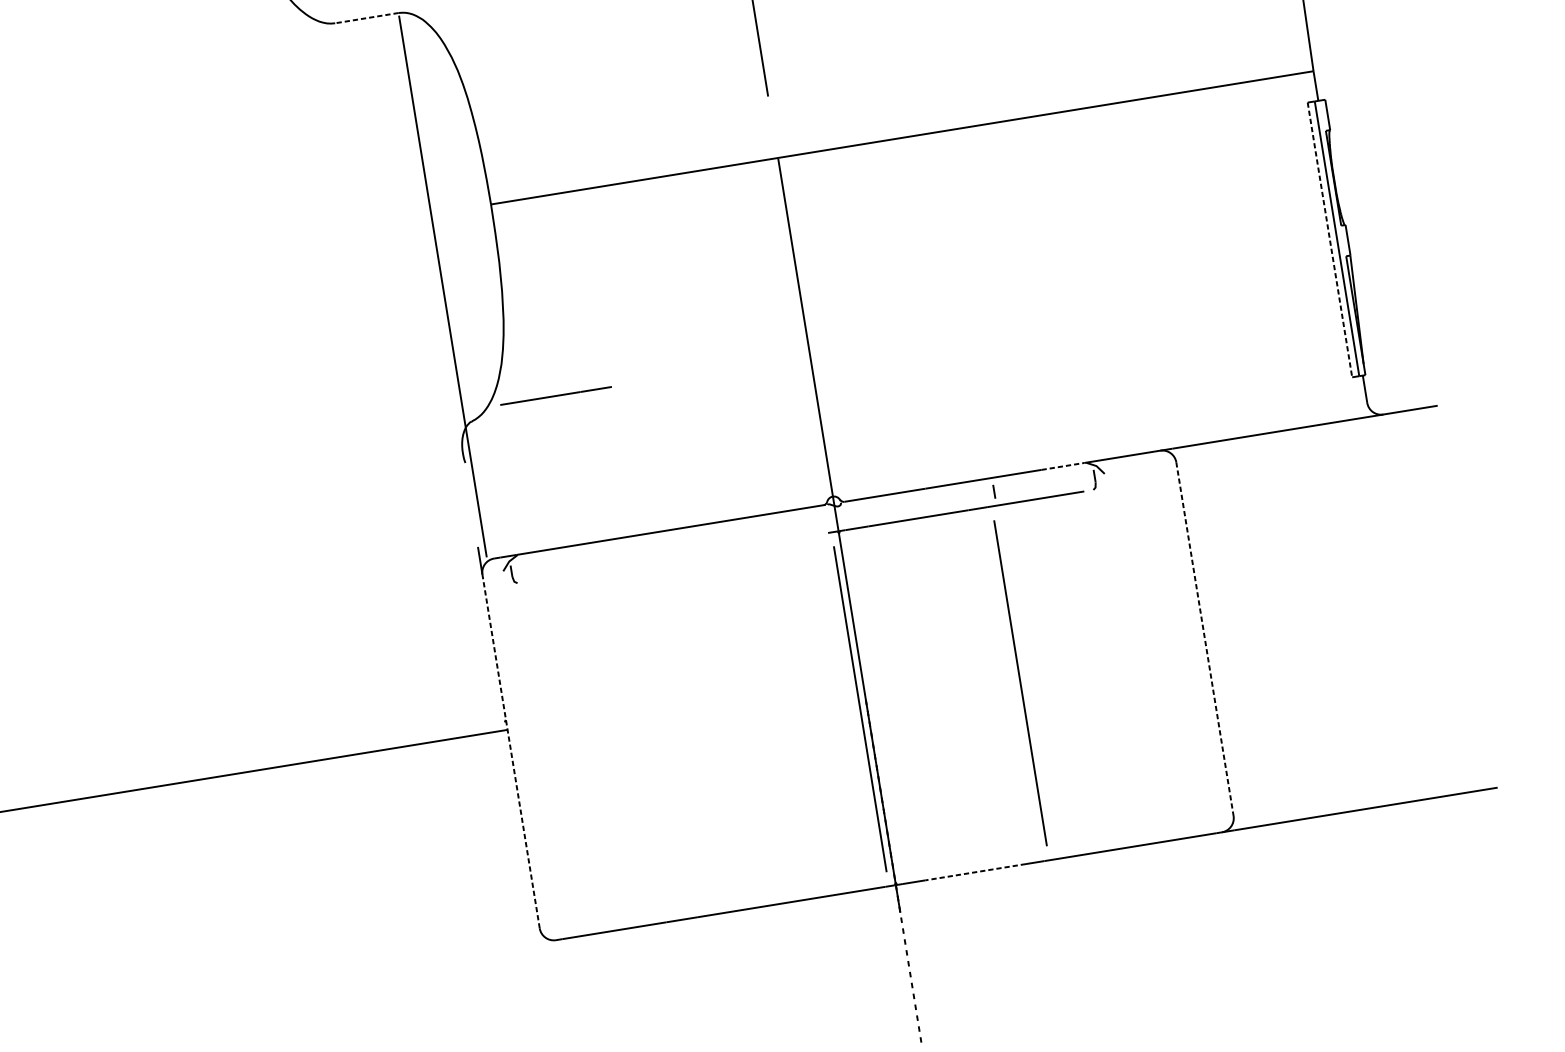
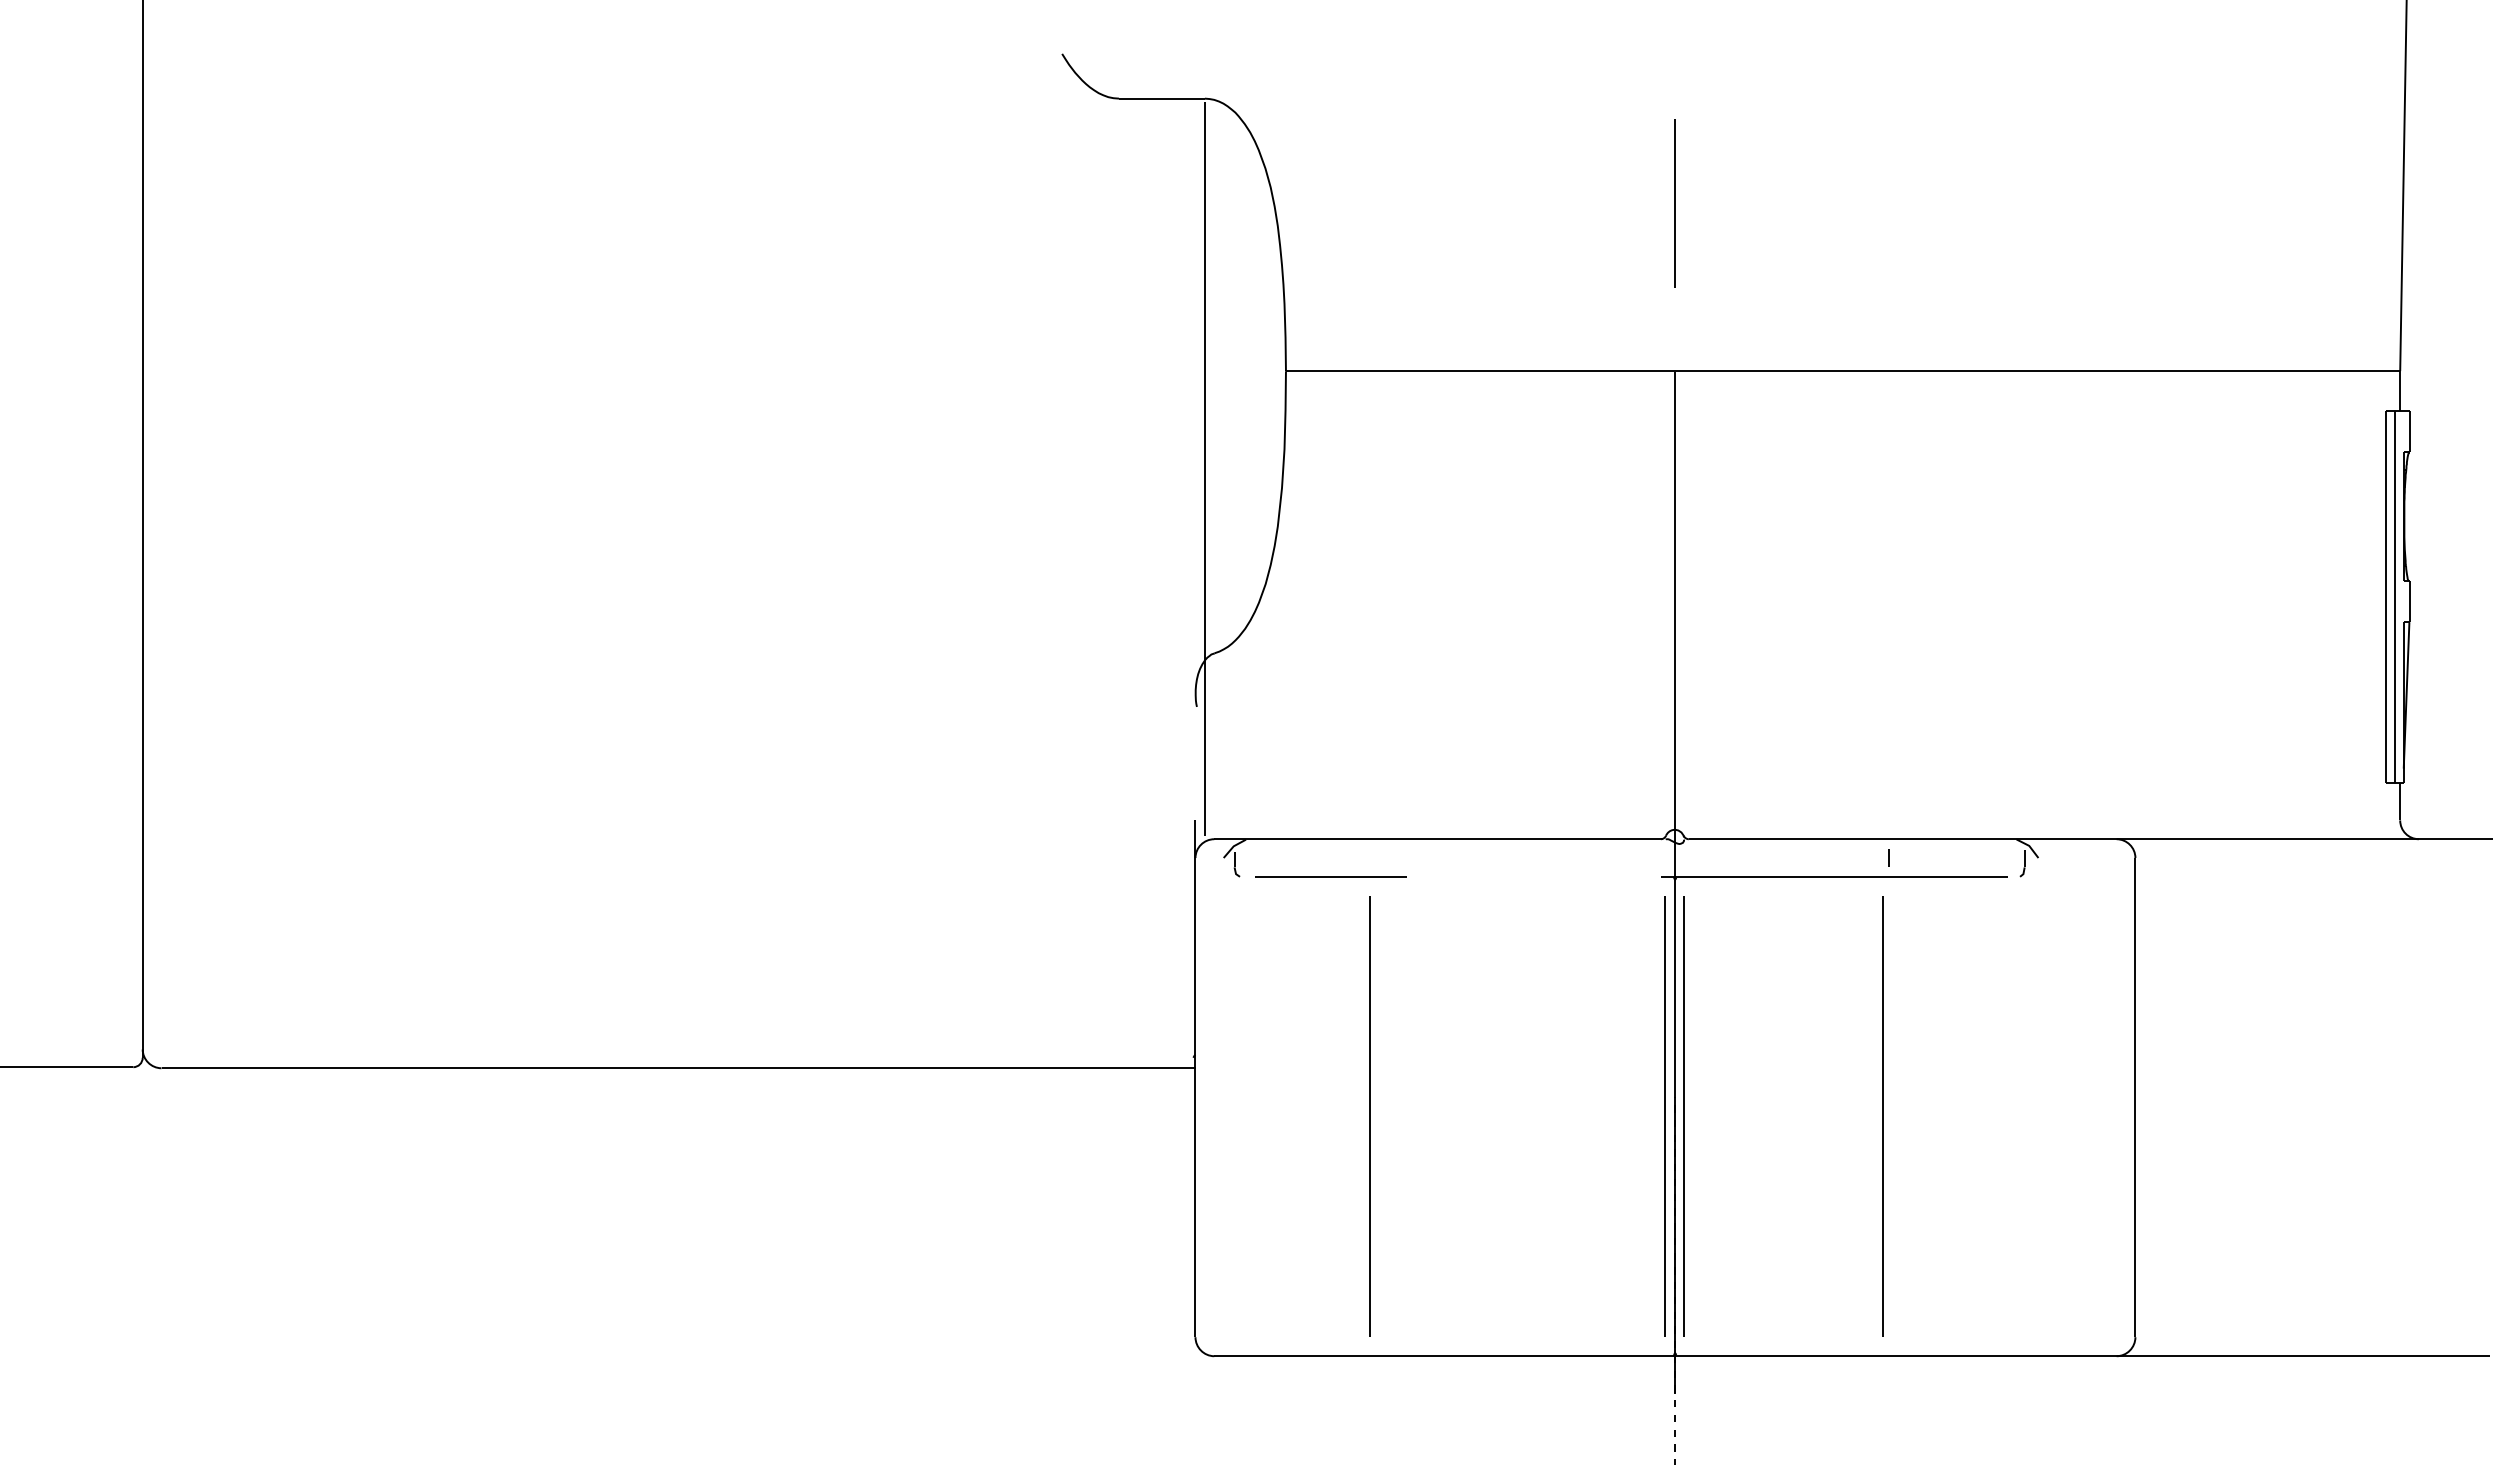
line: (366, 18) -> (1161, 98), dashed -> solid
line: (1329, 240) -> (2385, 597), dashed -> solid
line: (555, 395) -> (1330, 876), moved
line: (1062, 466) -> (1984, 839), dashed -> solid
line: (1204, 639) -> (2135, 1097), dashed -> solid
line: (873, 707) -> (1683, 1116), added
line: (641, 744) -> (1369, 1116), added
line: (511, 751) -> (1195, 1097), dashed -> solid
line: (976, 872) -> (1783, 1356), dashed -> solid

